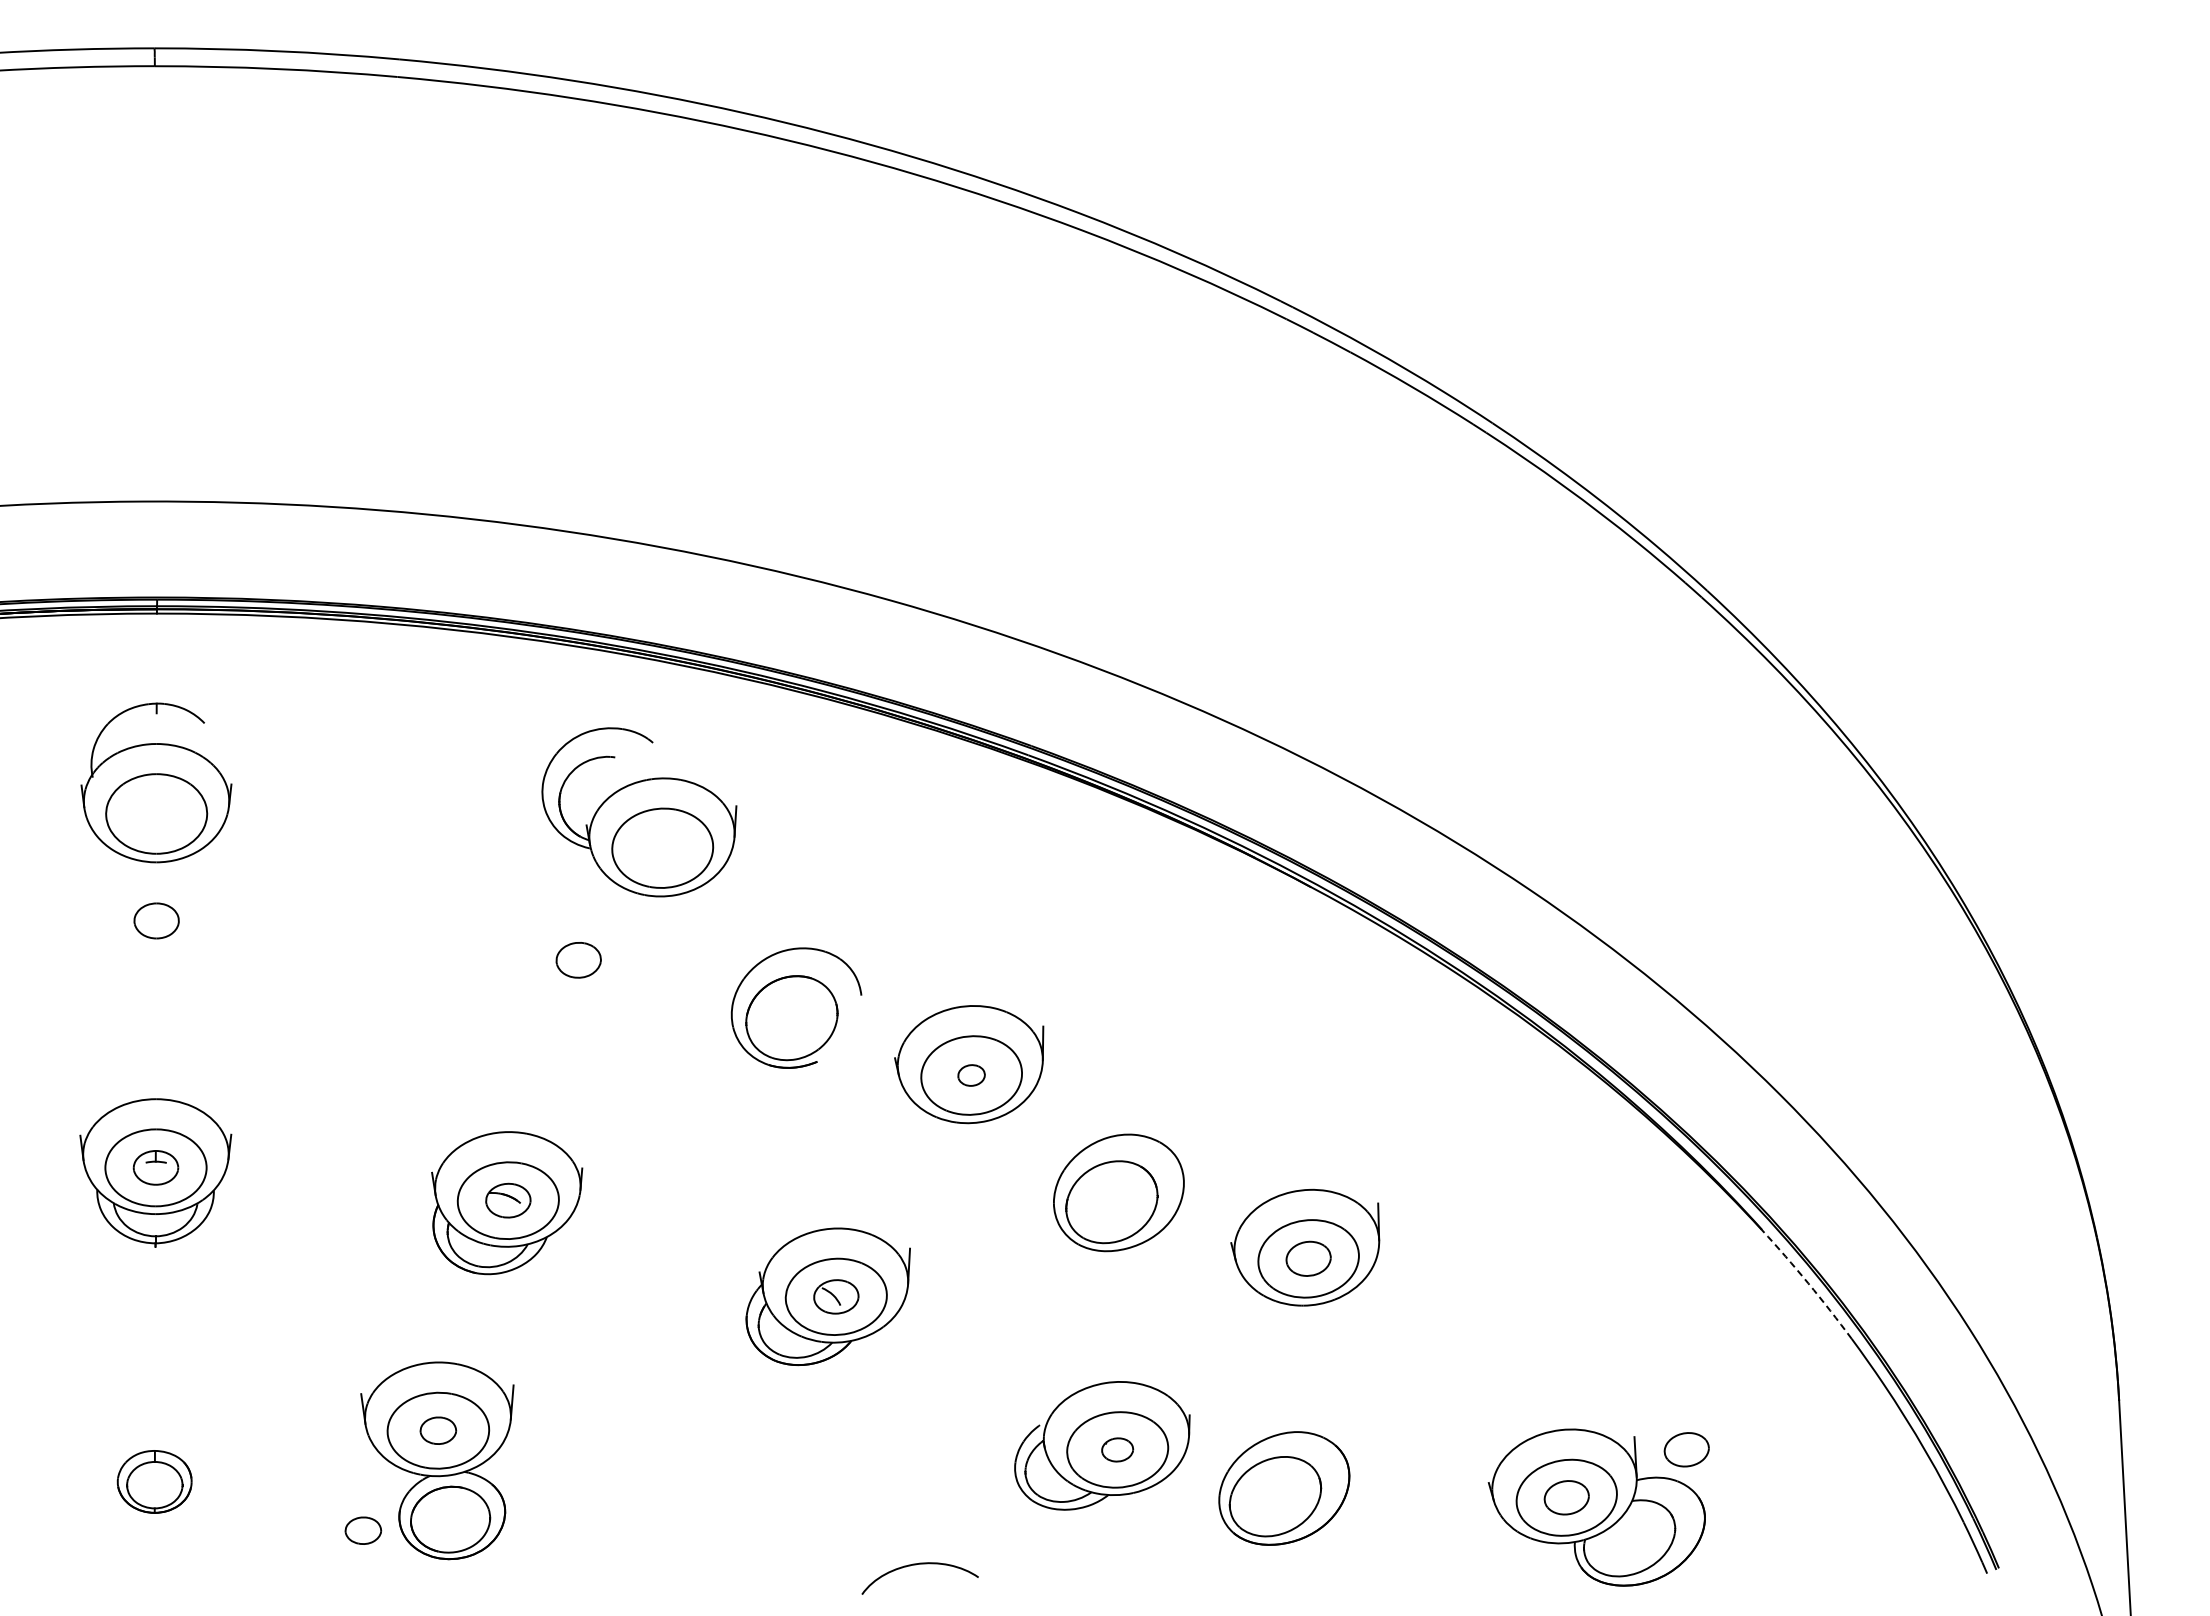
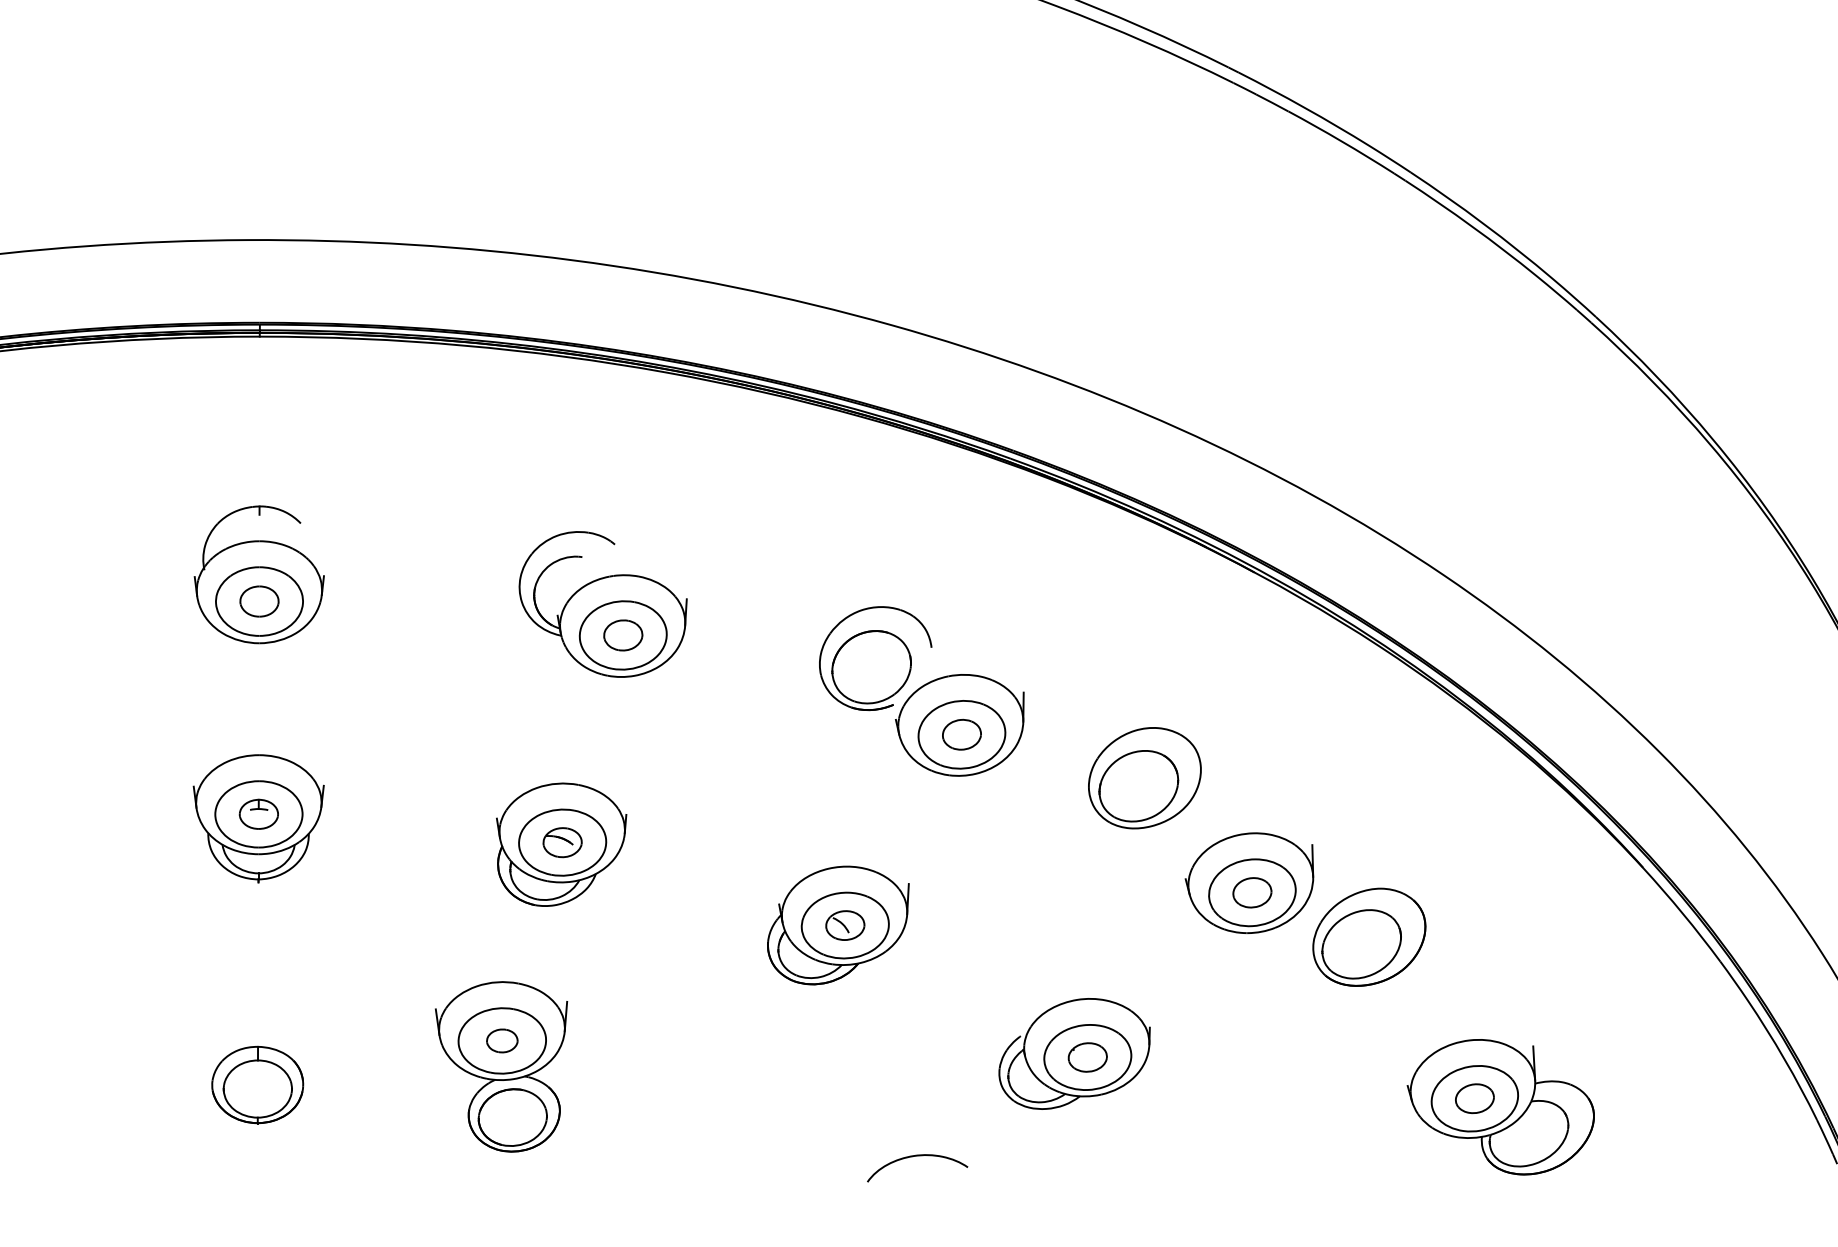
part: (156, 782) -> (259, 574), moved
part: (639, 812) -> (603, 604), moved
part: (796, 1007) -> (875, 658), moved
part: (971, 1075) -> (961, 734), size x1.67
part: (1118, 1192) -> (1144, 777), moved
arc: (1808, 1283) -> (1683, 914), dashed -> solid
part: (1117, 1449) -> (1087, 1057), size x1.43
part: (1686, 1449) -> (1578, 1057), removed
part: (154, 1481) -> (257, 1084), size x1.43
part: (1284, 1488) -> (1369, 937), moved
part: (363, 1530) -> (437, 1126), removed

